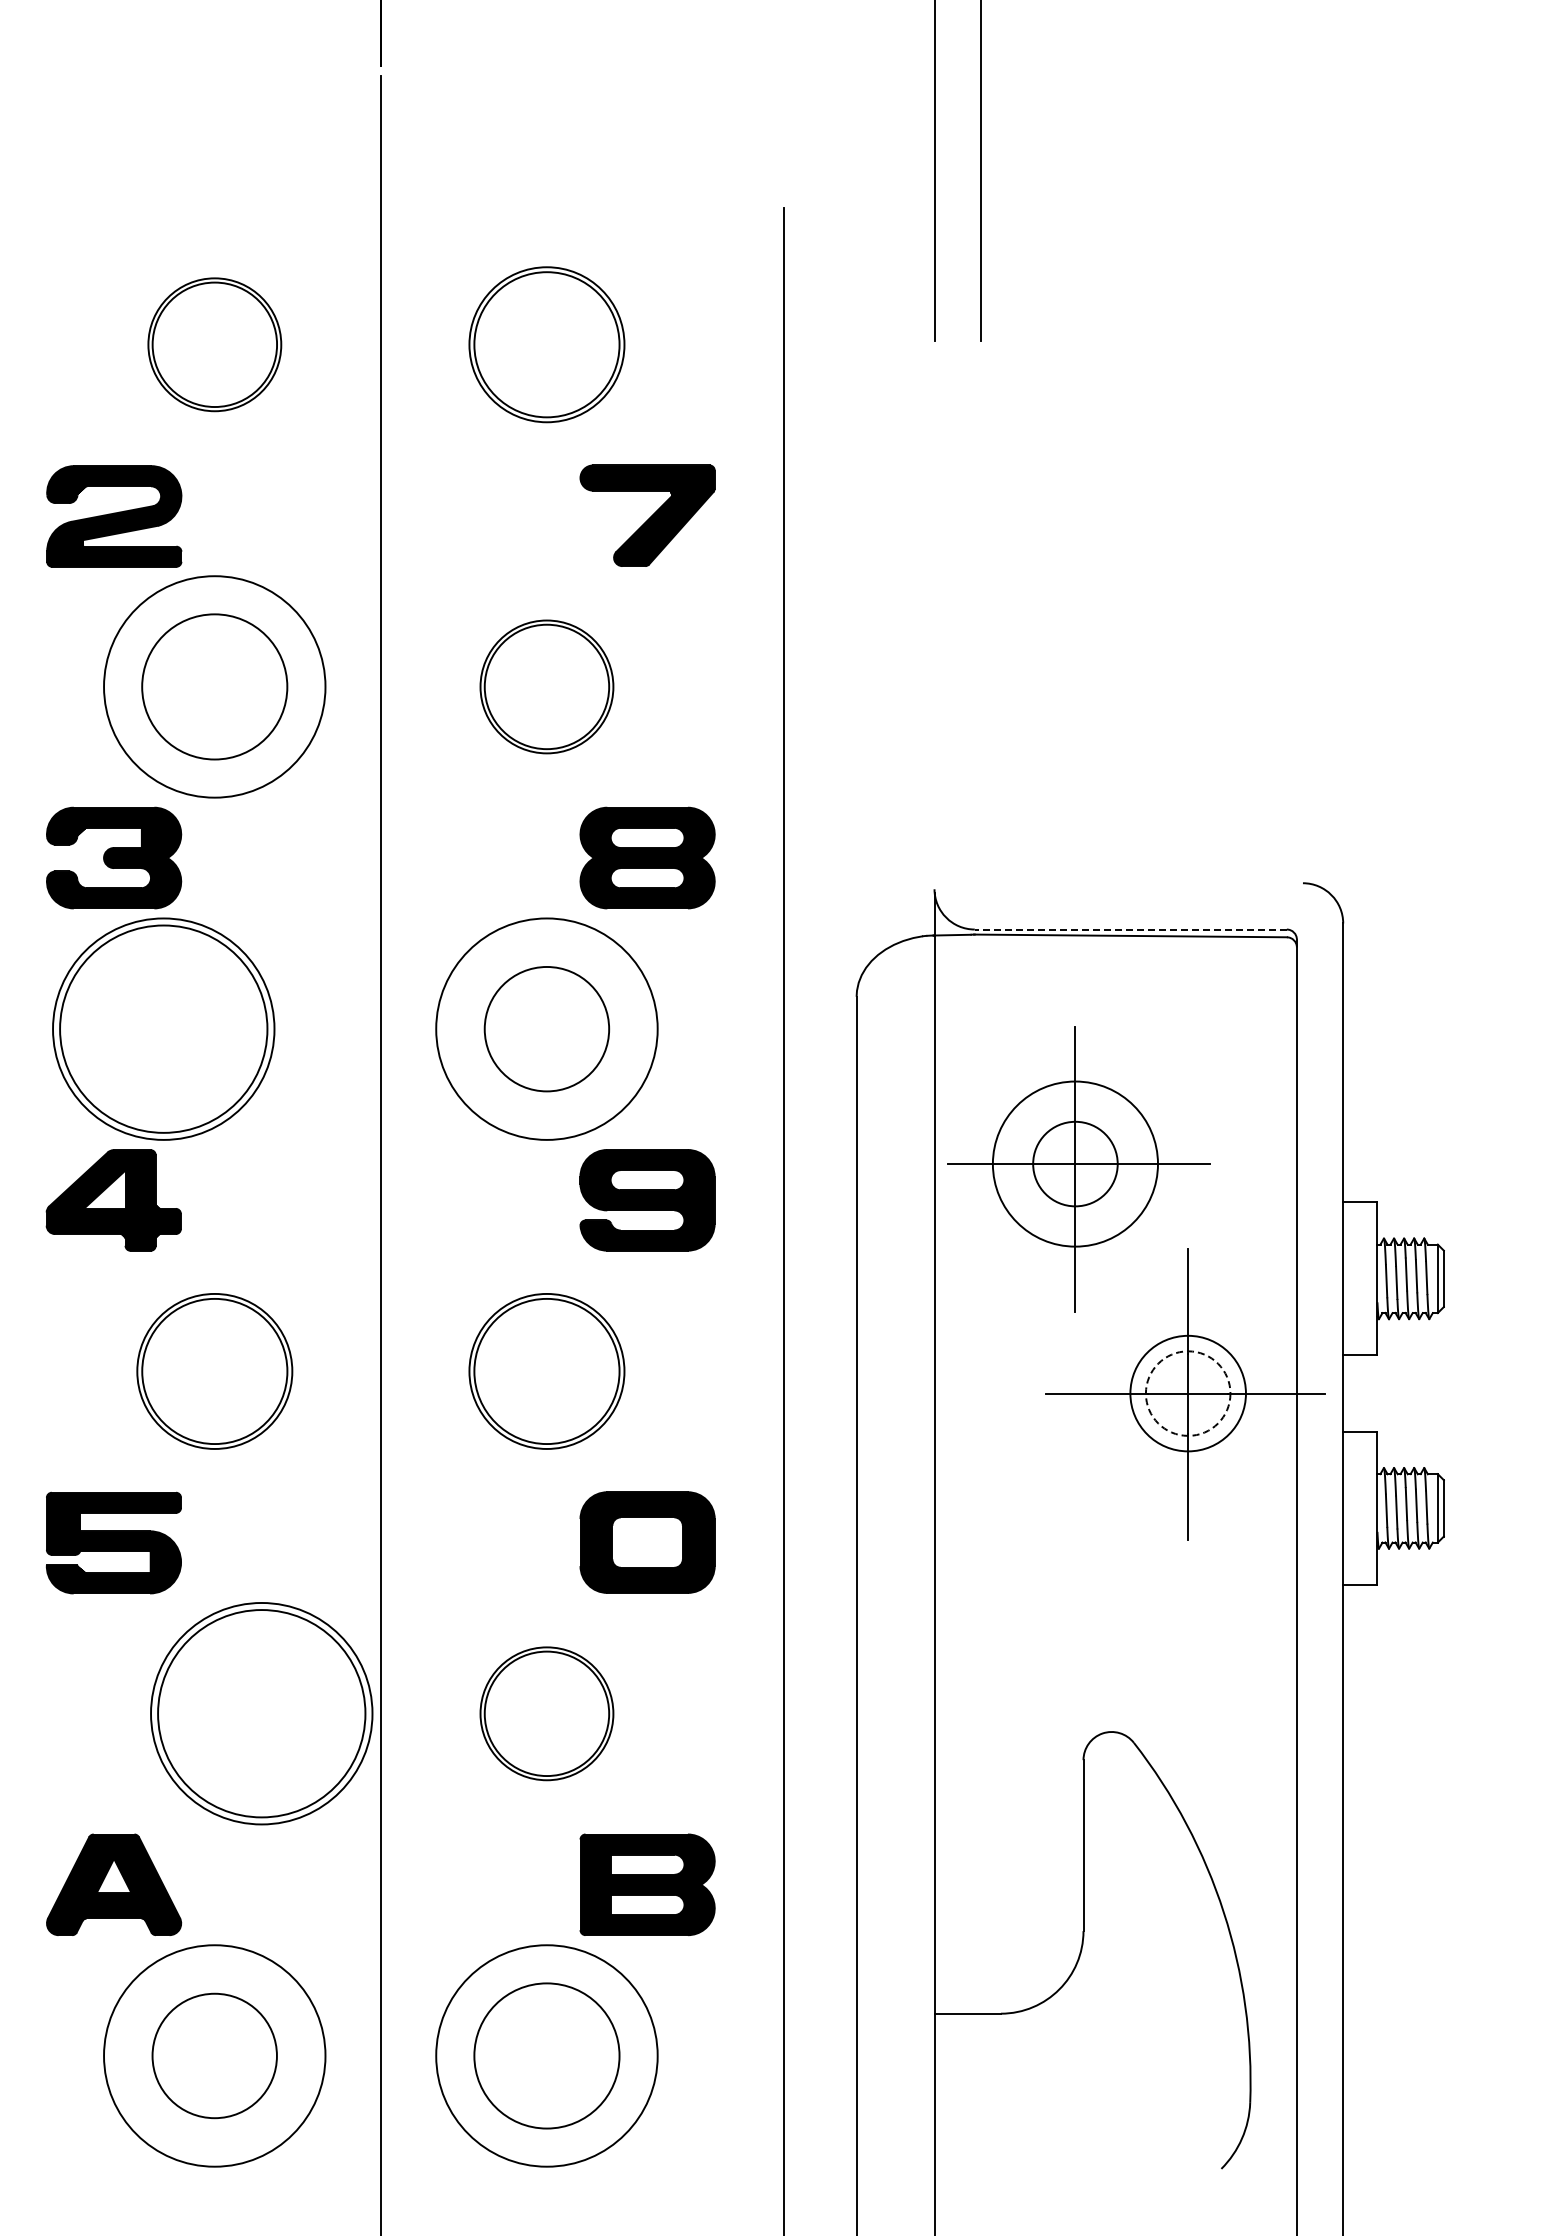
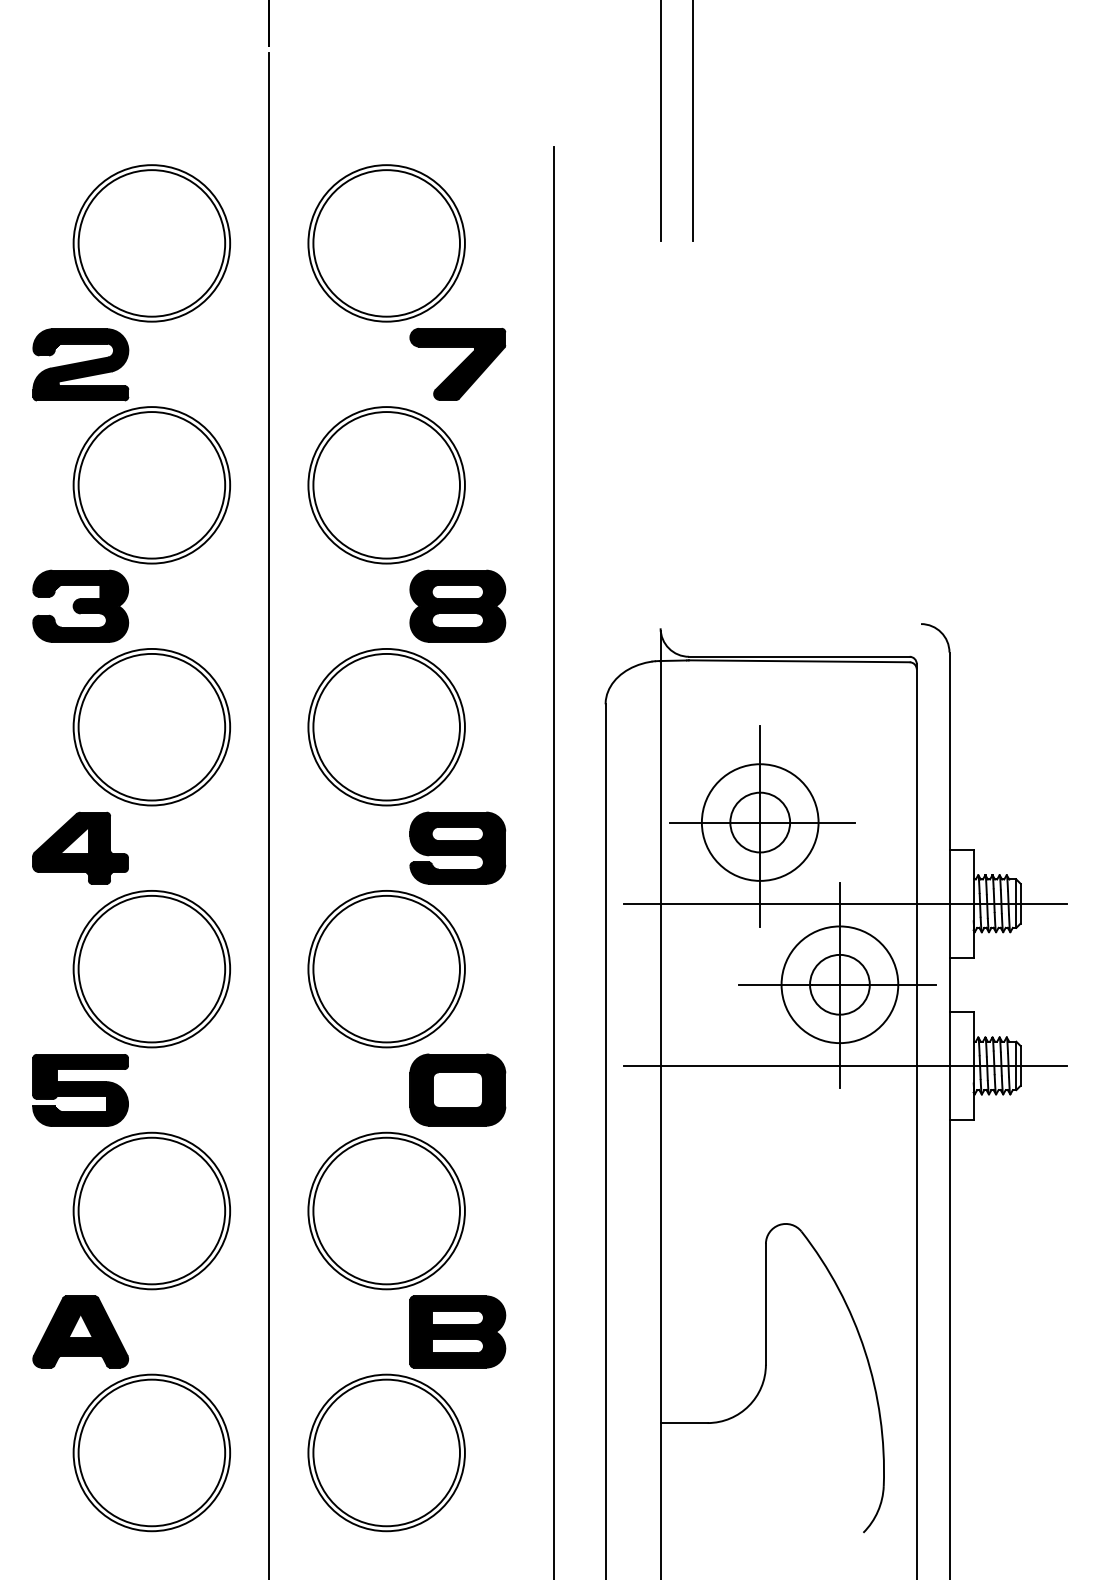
part: (214, 344) -> (151, 243), size x1.67
part: (546, 344) -> (386, 243), size x1.43
circle: (214, 686) -> (151, 485), size x1.43
part: (546, 686) -> (386, 485), size x1.67
line: (1130, 929) -> (799, 656), dashed -> solid
part: (163, 1028) -> (151, 726), moved
circle: (546, 1028) -> (386, 726), size x1.67
line: (1196, 1278) -> (845, 903), added
part: (214, 1371) -> (151, 969), size x1.43
part: (546, 1371) -> (386, 969), size x1.43
circle: (1187, 1393) -> (839, 984), dashed -> solid
circle: (1187, 1393) -> (839, 984), size x1.43
line: (1196, 1508) -> (845, 1066), added
part: (261, 1713) -> (151, 1210), moved
part: (546, 1713) -> (386, 1210), size x1.67
circle: (214, 2055) -> (151, 1452), size x1.67
circle: (546, 2055) -> (386, 1452), size x1.43

